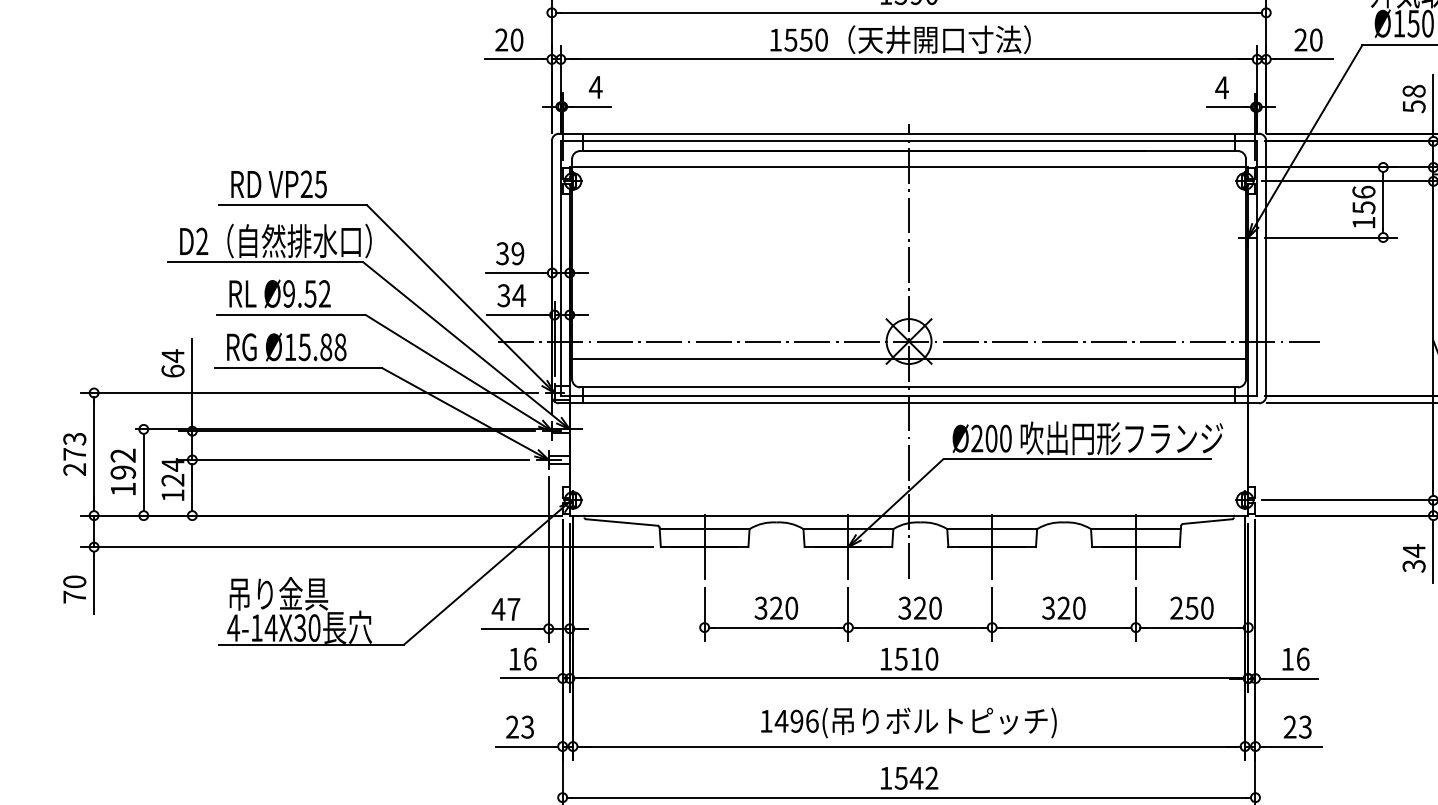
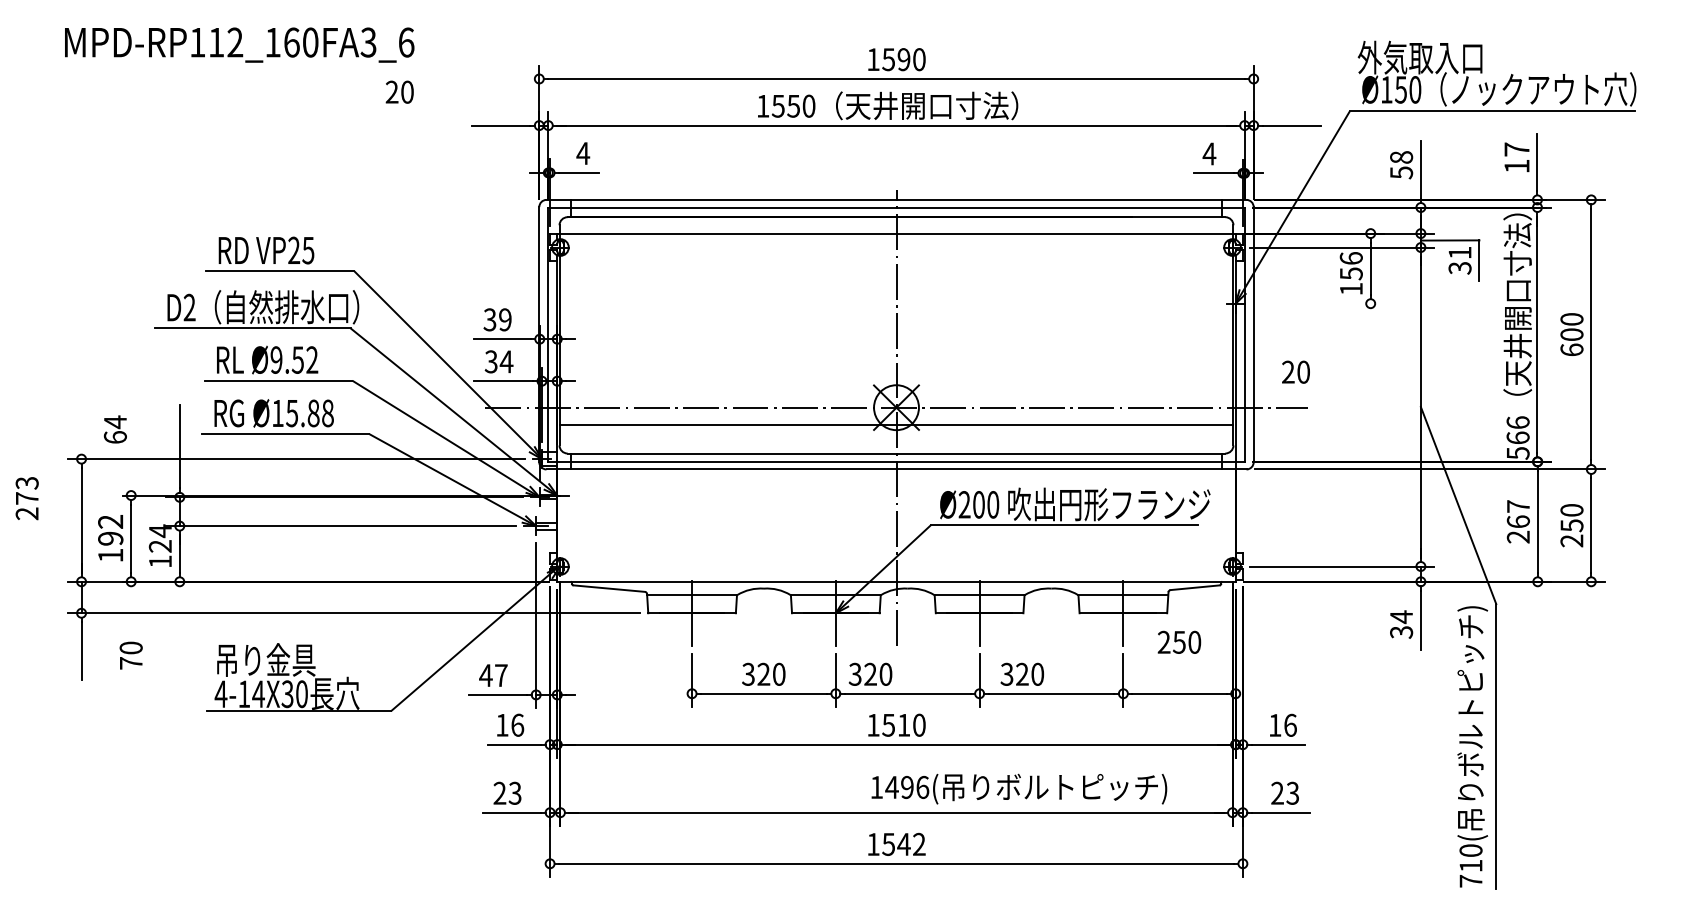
text: (509, 39) -> (399, 91), moved
text: (1308, 39) -> (1295, 371), moved
line: (1331, 237) -> (1318, 303), removed
text: (172, 363) -> (114, 429), moved
text: (74, 454) -> (26, 498), moved
text: (74, 589) -> (130, 655), moved
text: (920, 607) -> (870, 673), moved
text: (1063, 607) -> (1021, 673), moved
text: (1192, 607) -> (1179, 641), moved
text: (909, 722) -> (1019, 788), moved

